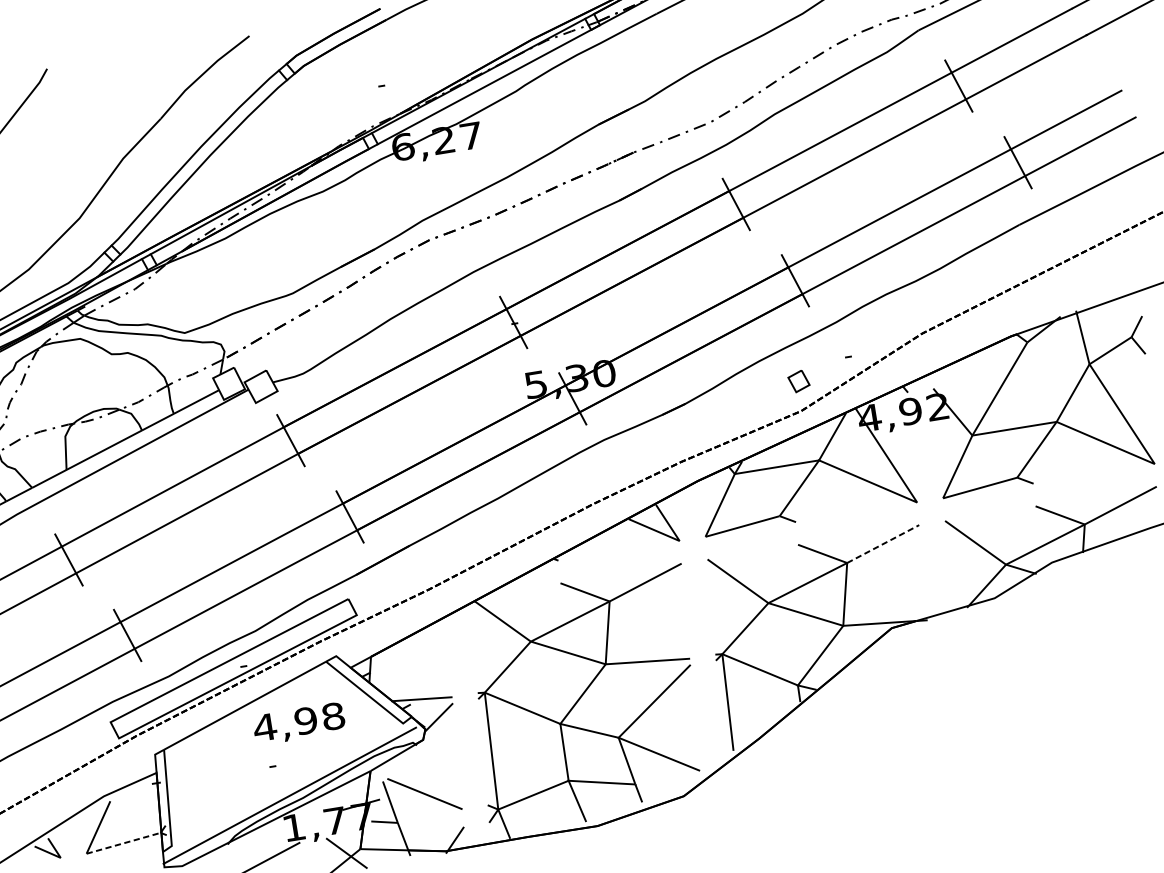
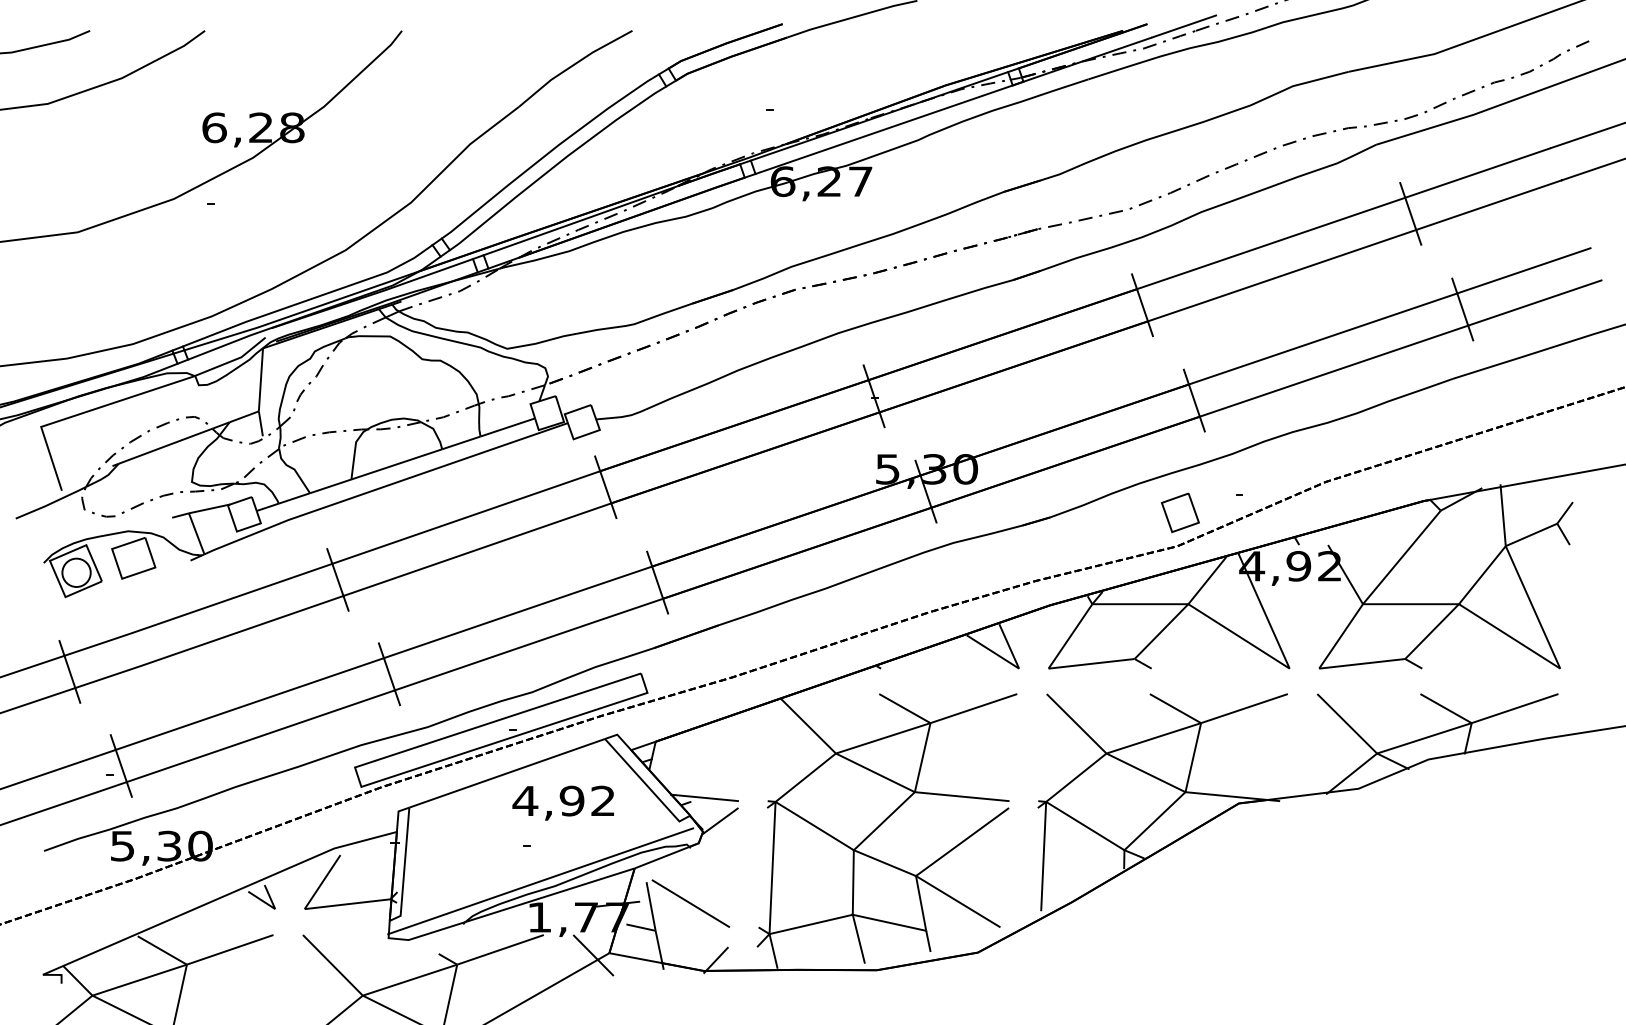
part: (798, 381) -> (1179, 512), size x1.67
line: (883, 543) -> (1244, 708), dashed -> solid
text: (333, 715) -> (603, 800), 4,98 -> 4,92
line: (124, 843) -> (348, 904), dashed -> solid

